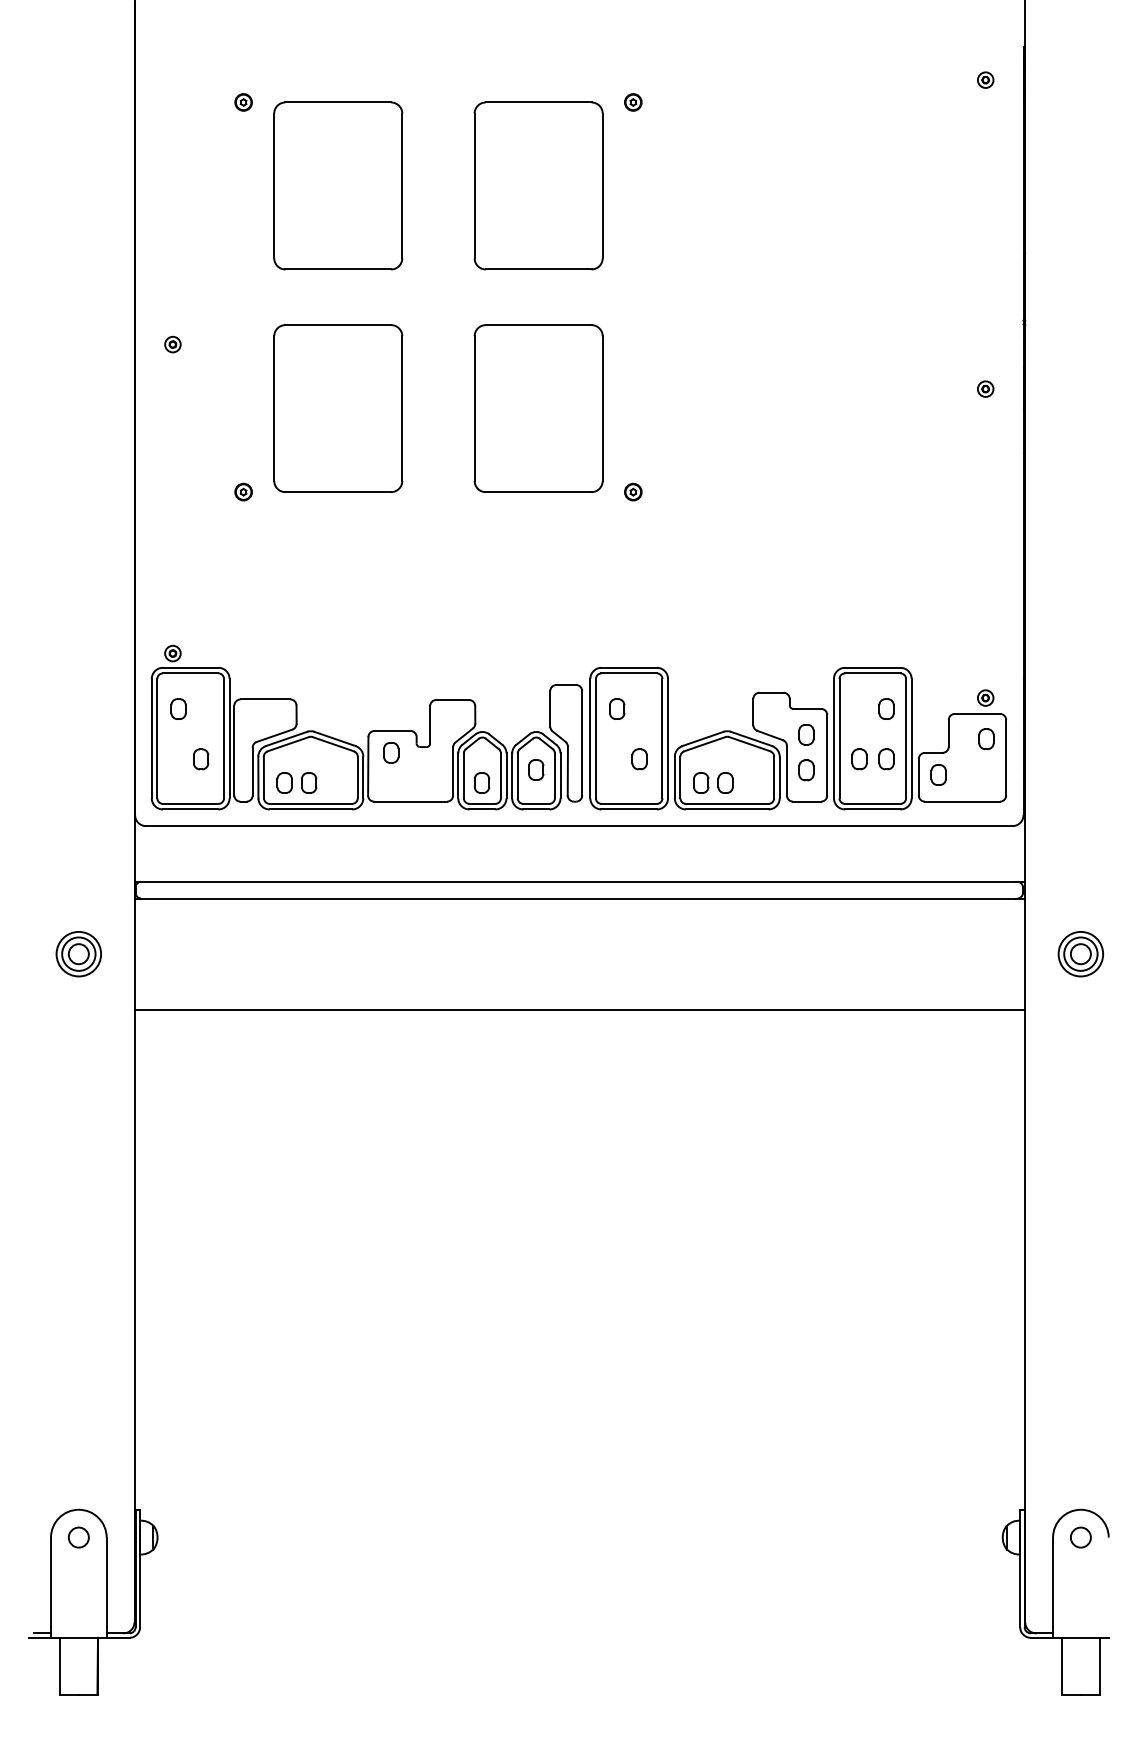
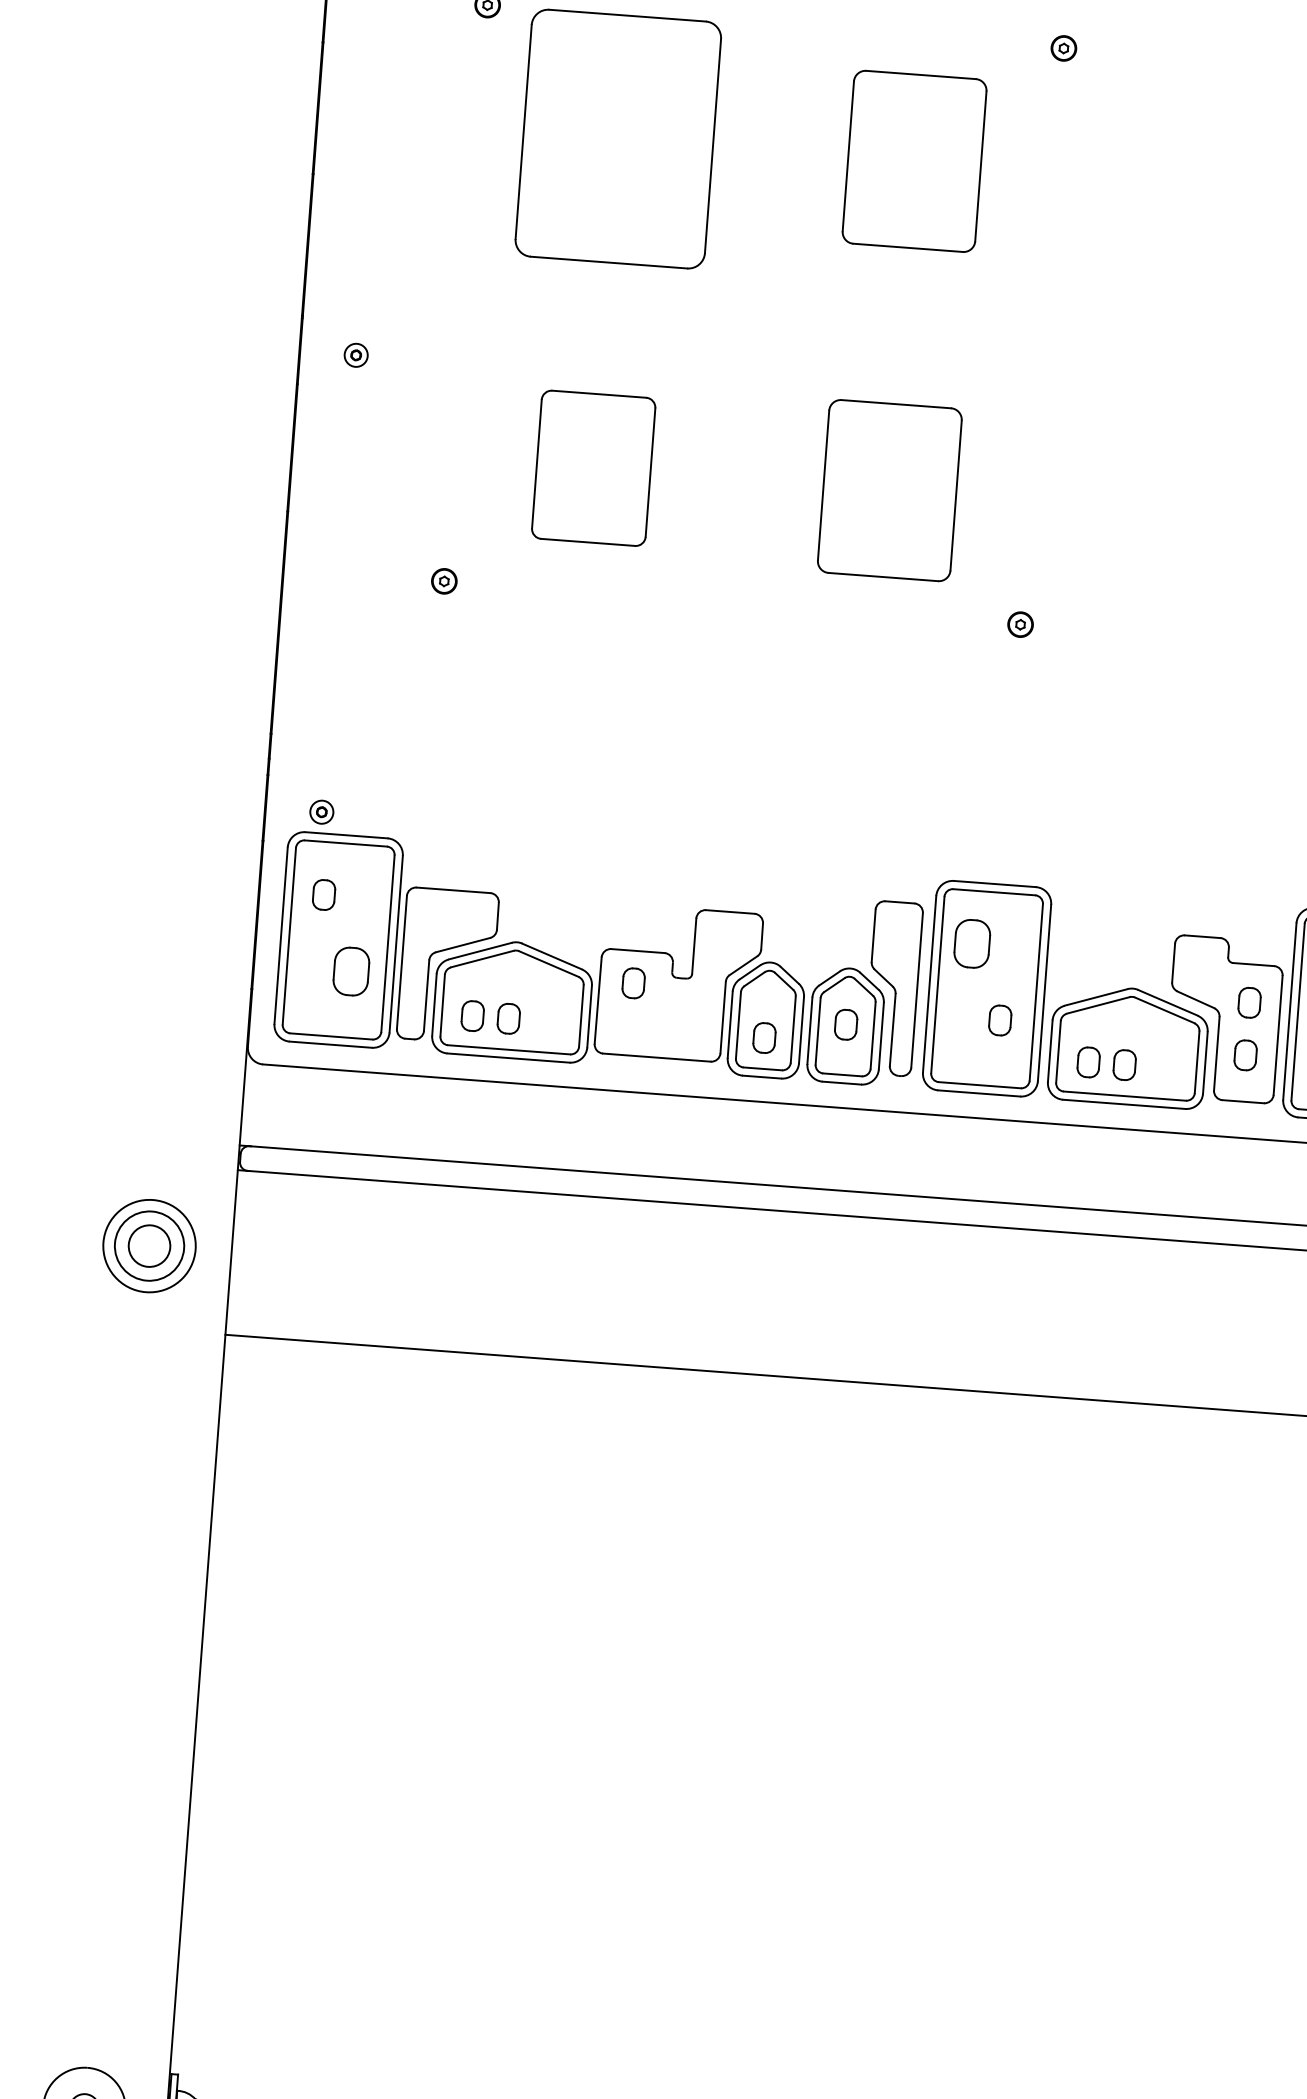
part: (538, 185) -> (914, 160), size x0.7
part: (338, 408) -> (593, 468), size x0.6
part: (538, 408) -> (889, 490), size x0.7
part: (617, 708) -> (973, 942), size x1.6
part: (201, 759) -> (352, 972), size x1.6
part: (78, 954) -> (148, 1246), size x1.4

